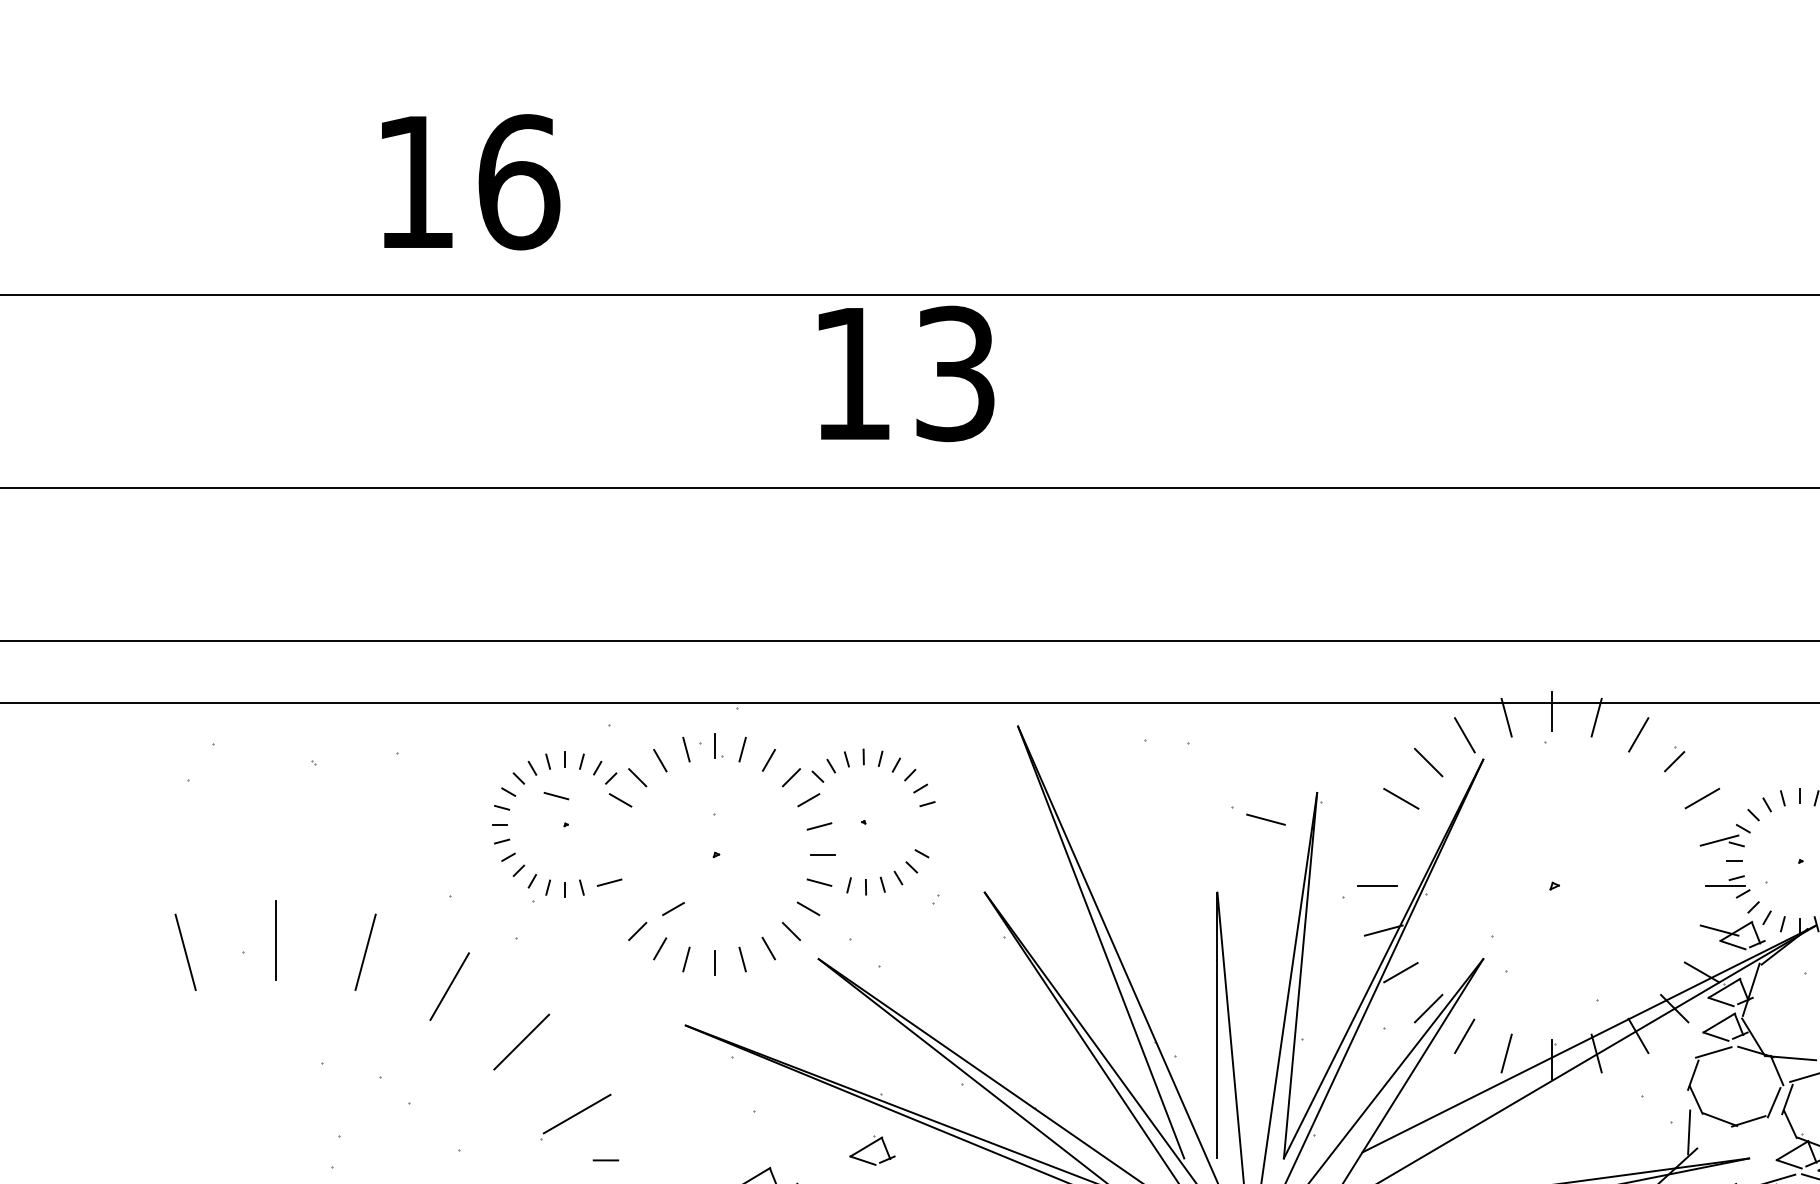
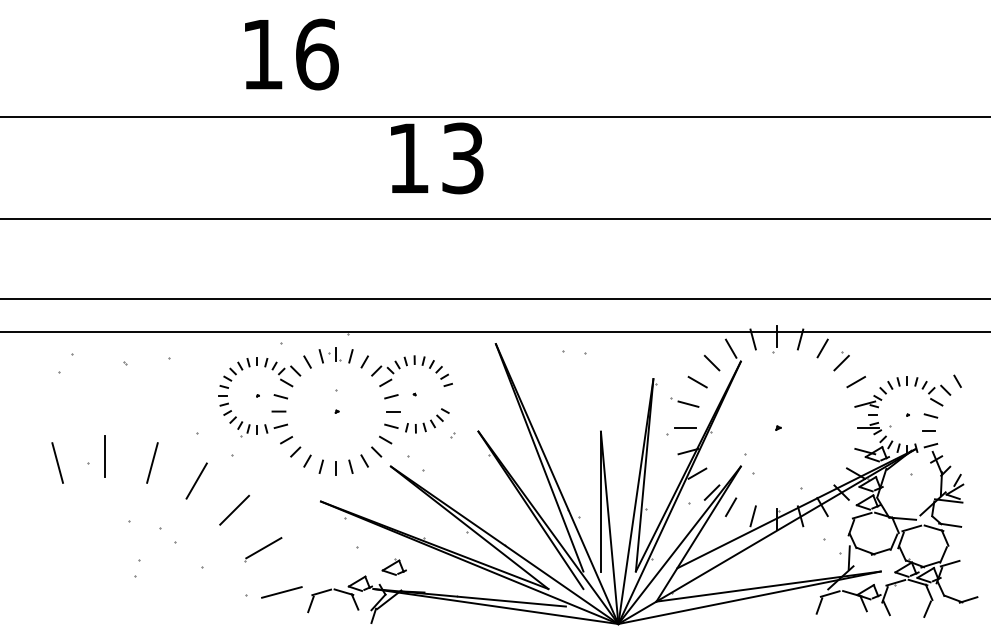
text: (470, 182) -> (291, 54), moved
part: (1674, 759) -> (841, 361), size x1.43
line: (555, 795) -> (280, 396), moved
part: (1258, 816) -> (684, 402), moved
line: (673, 909) -> (286, 440), moved
part: (870, 1148) -> (393, 566), moved
line: (605, 1160) -> (278, 411), moved

